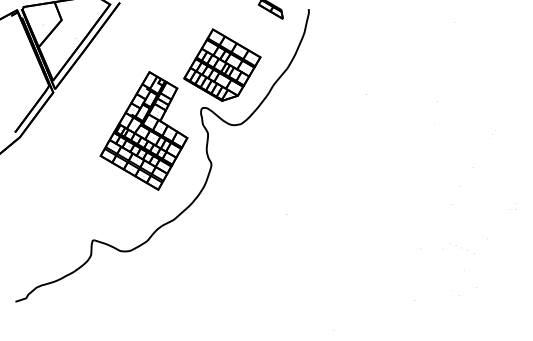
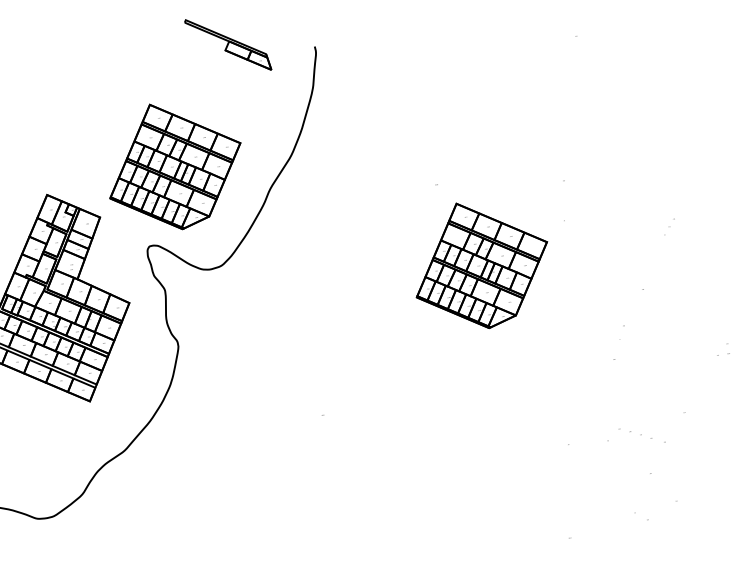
part: (385, 141) -> (481, 263), added

